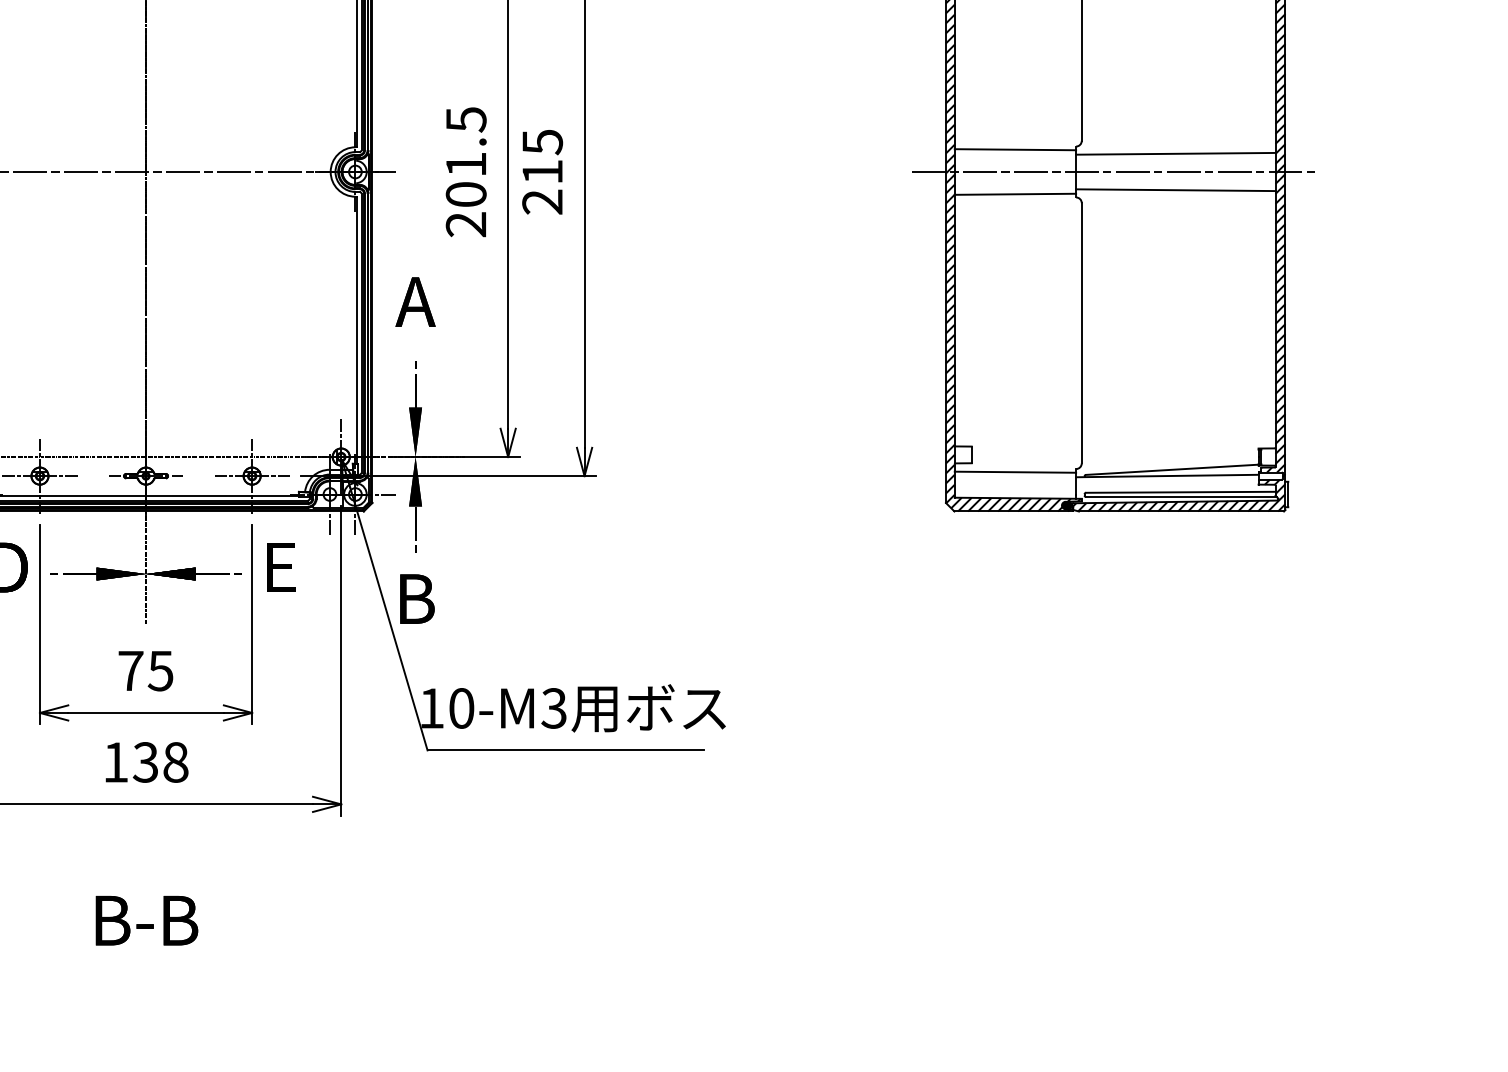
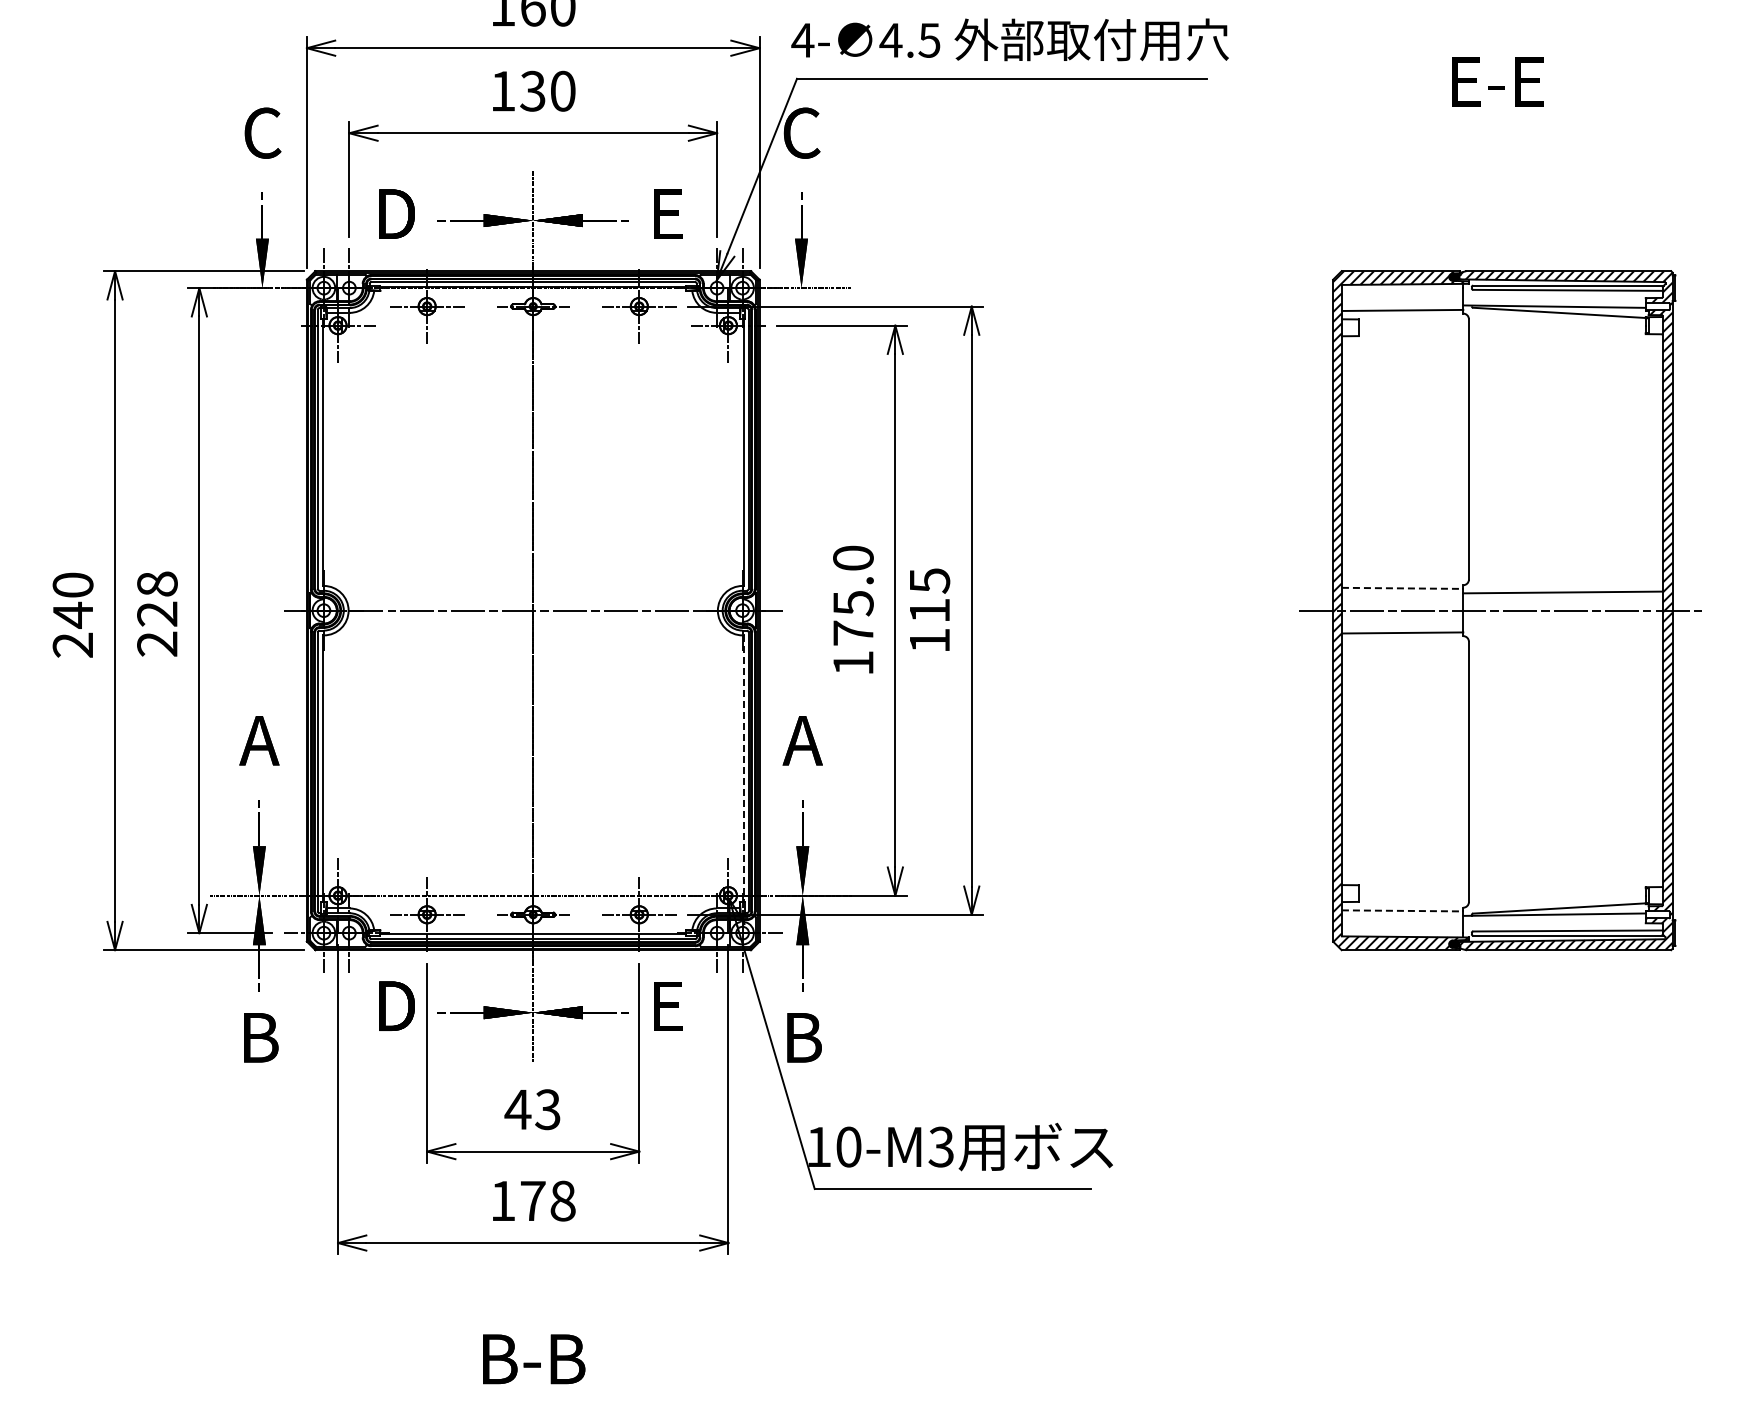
line: (1015, 149) -> (1402, 588), solid -> dashed
text: (466, 171) -> (853, 610), 201.5 -> 175.0
line: (1175, 189) -> (1562, 628), removed
text: (542, 201) -> (929, 640), 215 -> 115
line: (356, 330) -> (743, 769), solid -> dashed
line: (1015, 471) -> (1402, 910), solid -> dashed
text: (145, 670) -> (532, 1109), 75 -> 43
text: (145, 761) -> (532, 1200), 138 -> 178

